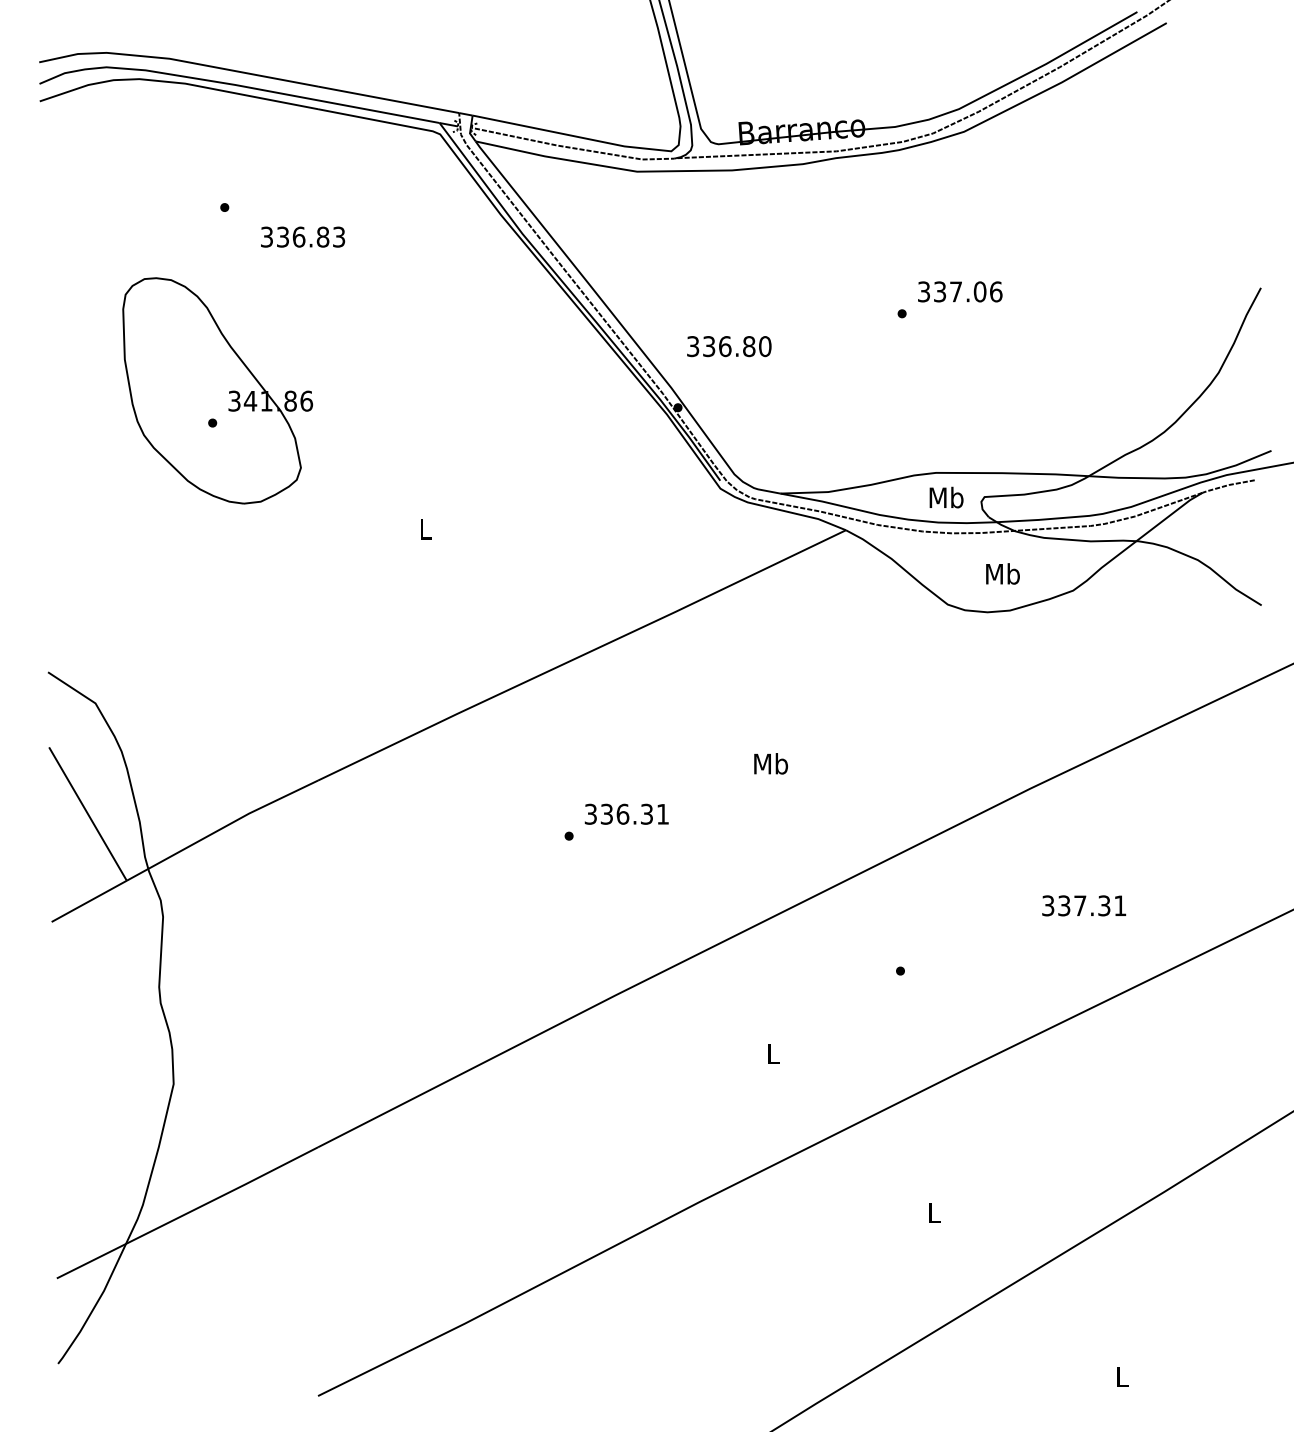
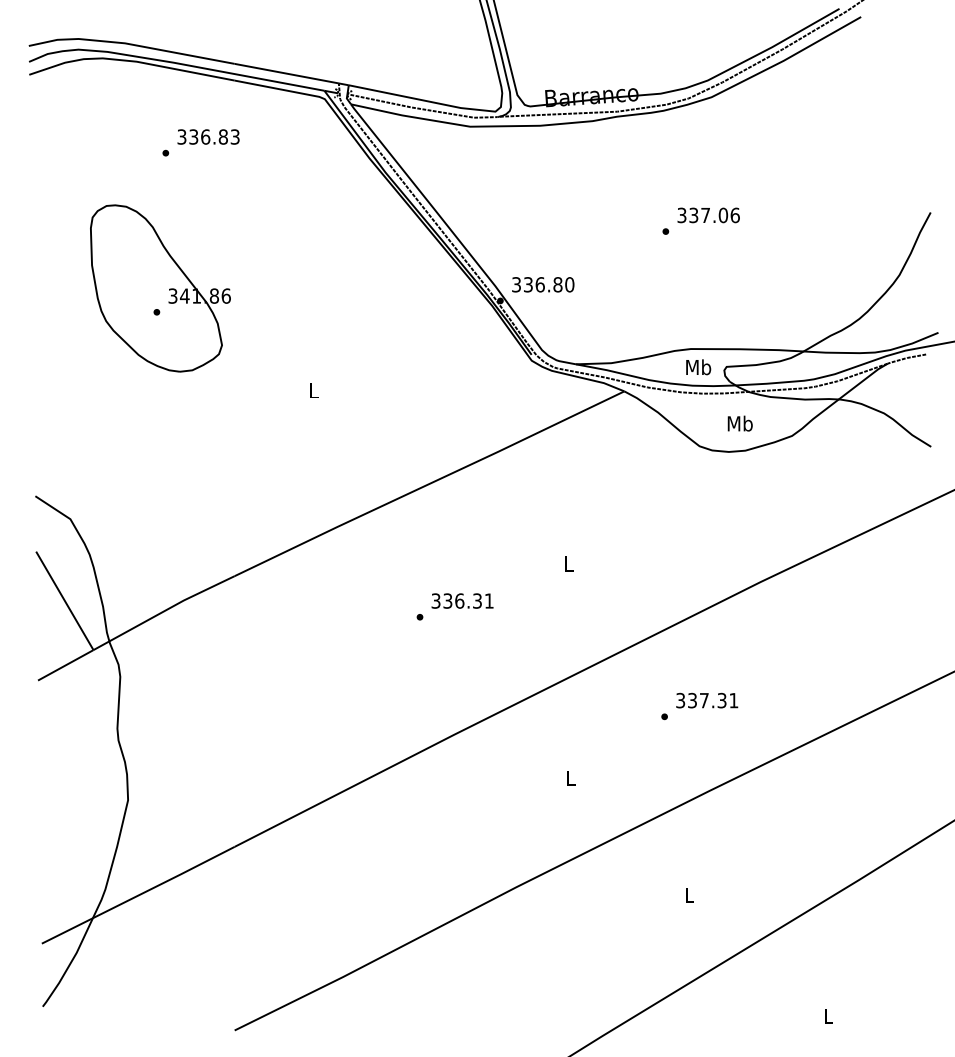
text: (302, 236) -> (208, 136), moved
text: (729, 346) -> (543, 284), moved
text: (770, 763) -> (568, 563), Mb -> L
text: (1084, 905) -> (707, 700), moved

